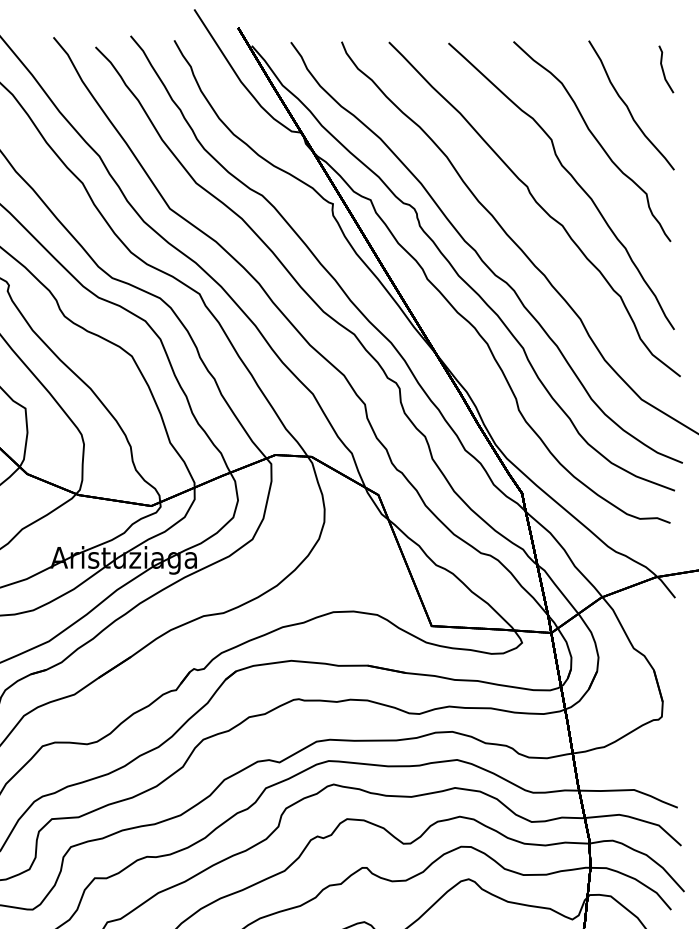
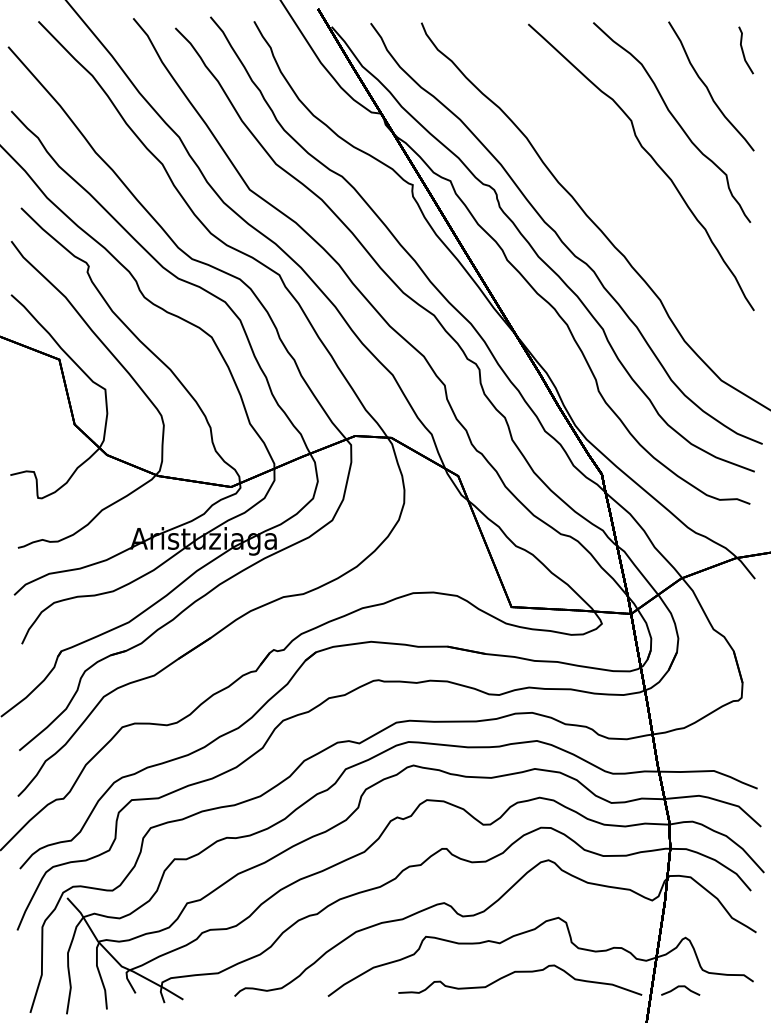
part: (534, 209) -> (614, 190), removed

